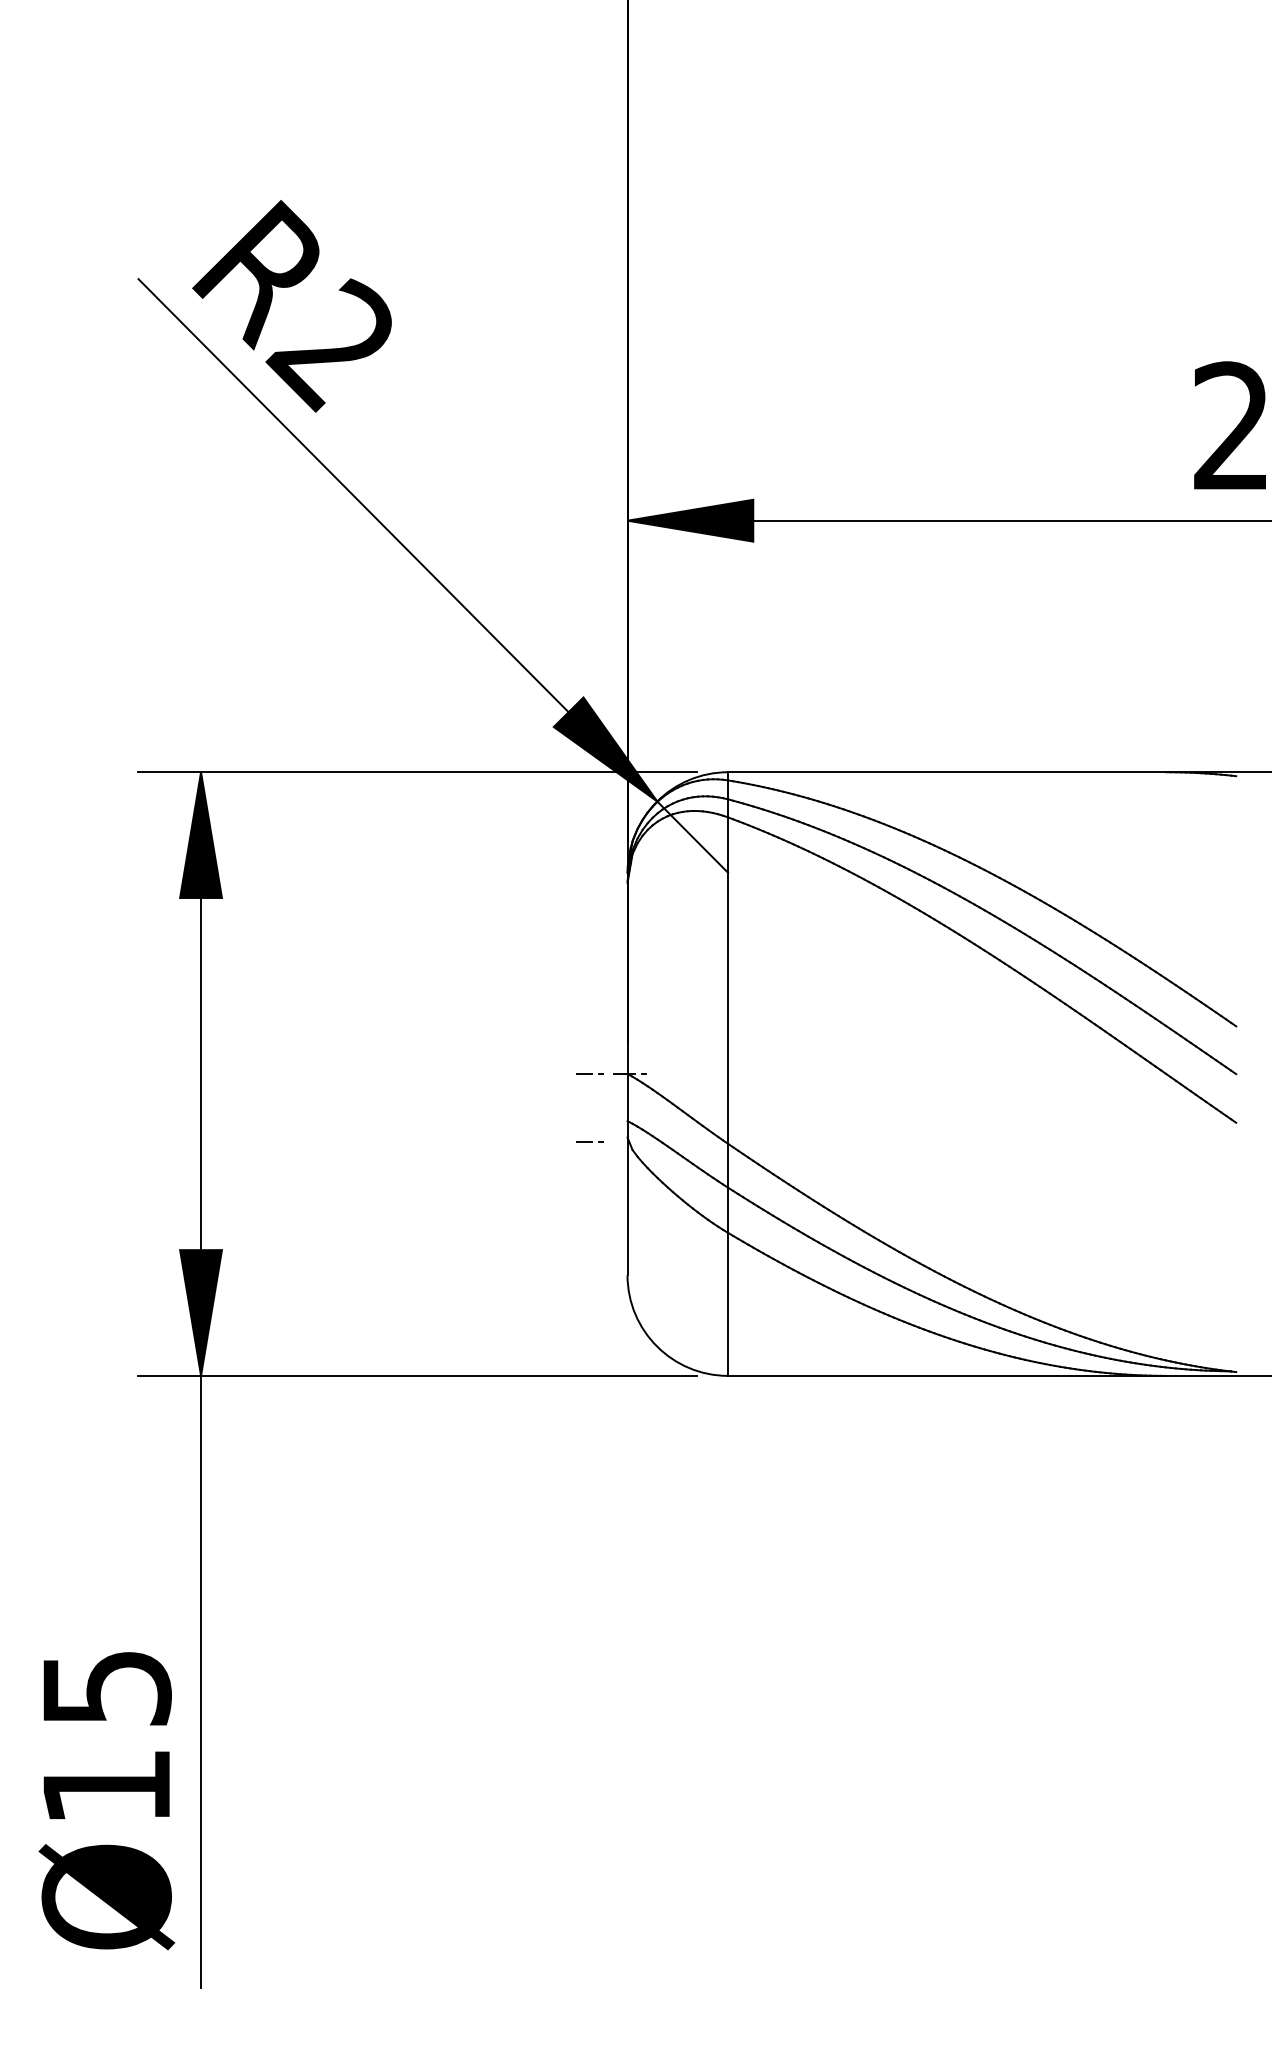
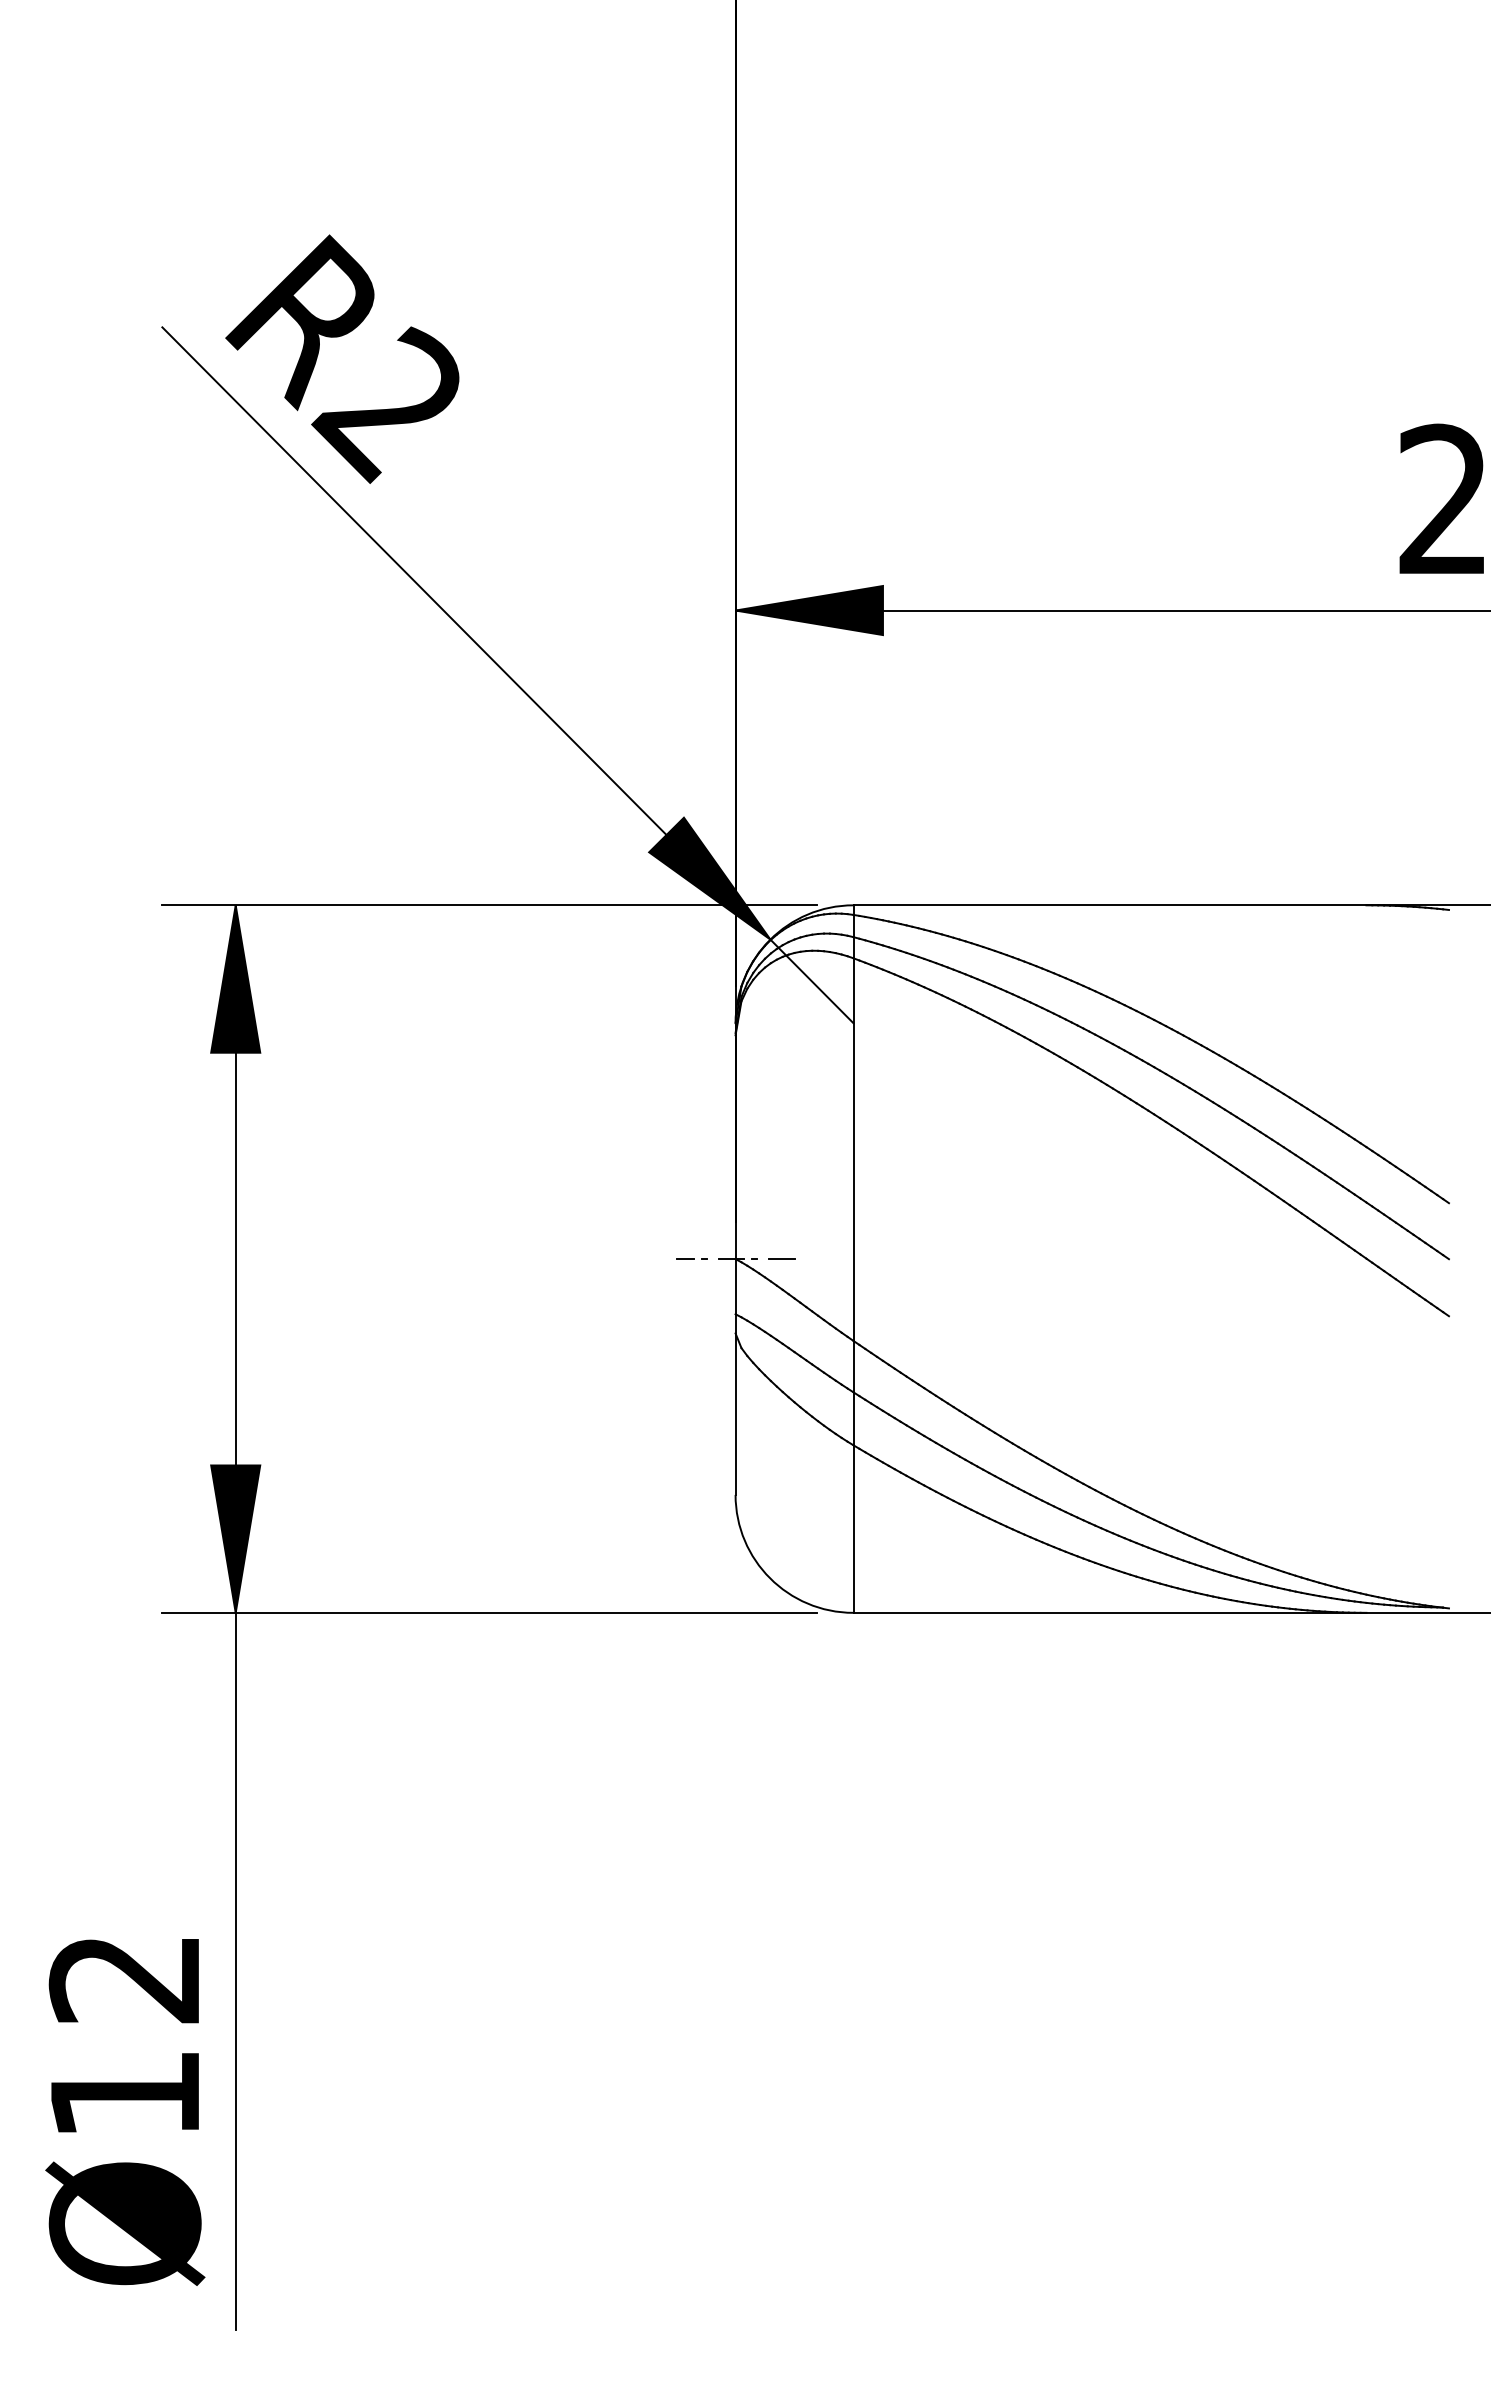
line: (666, 1074) -> (781, 1259), added
line: (589, 1141) -> (691, 1338), removed
text: (106, 1688) -> (124, 1979), Ø15 -> Ø12

